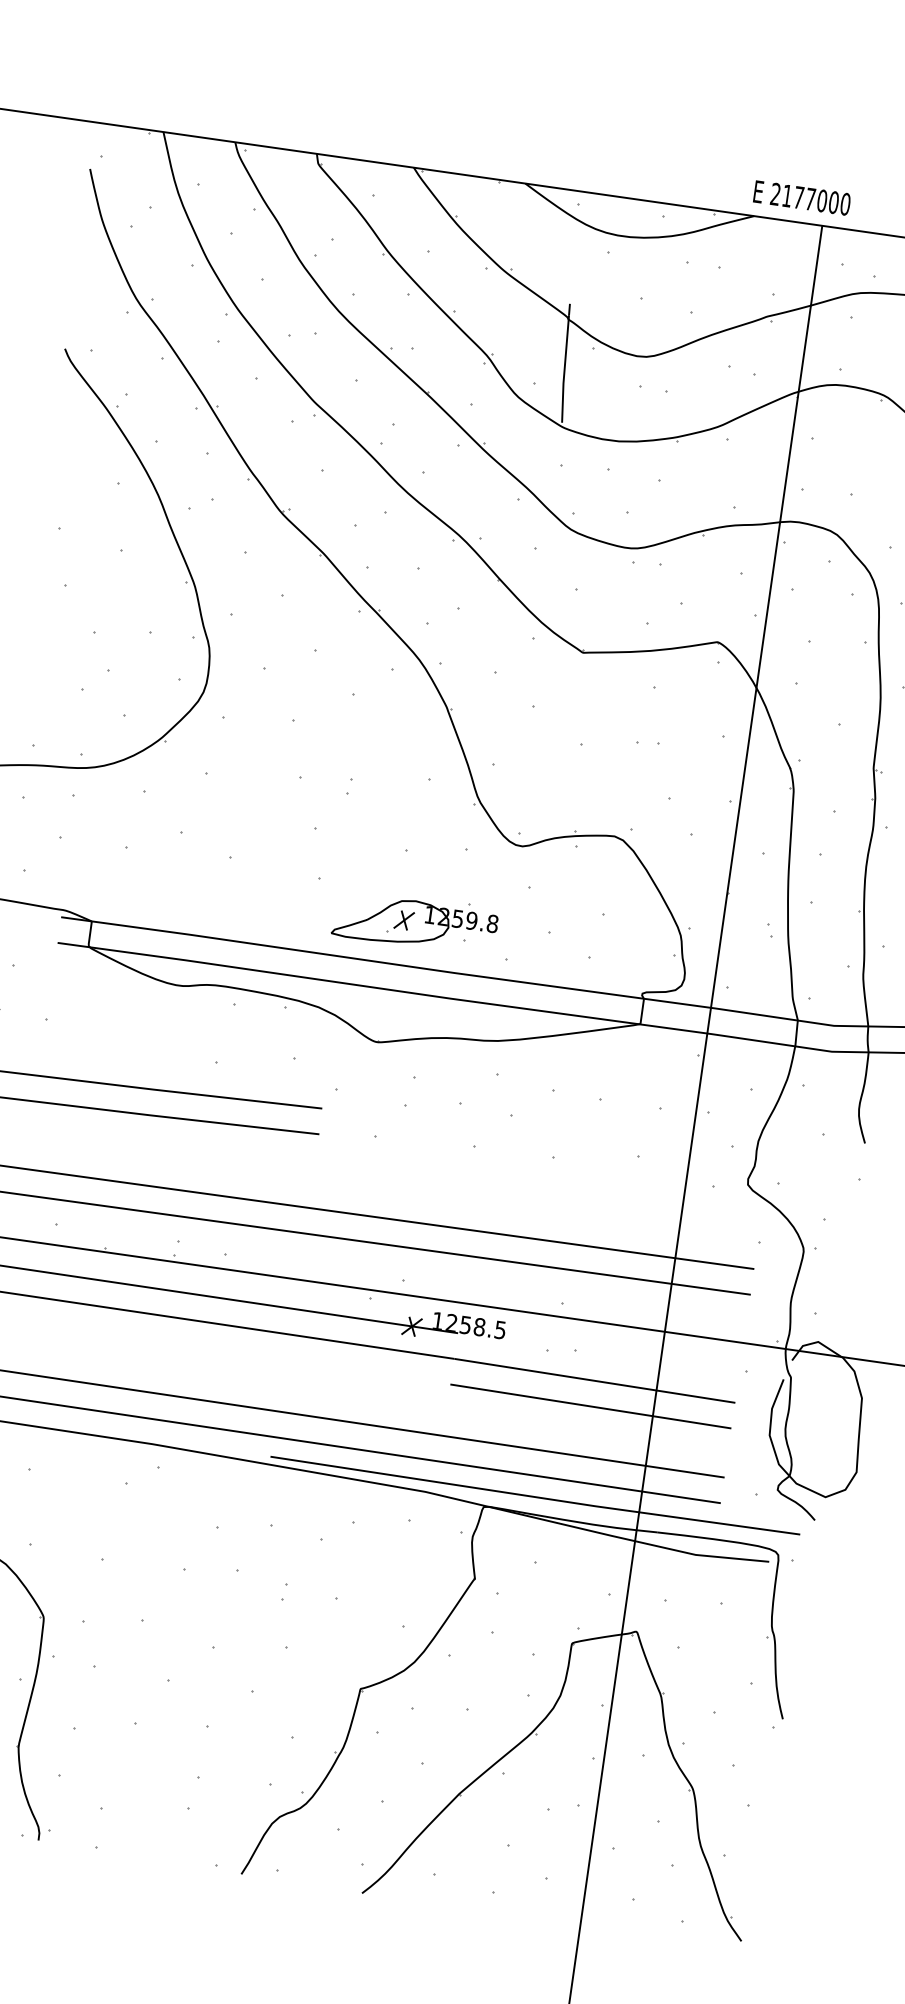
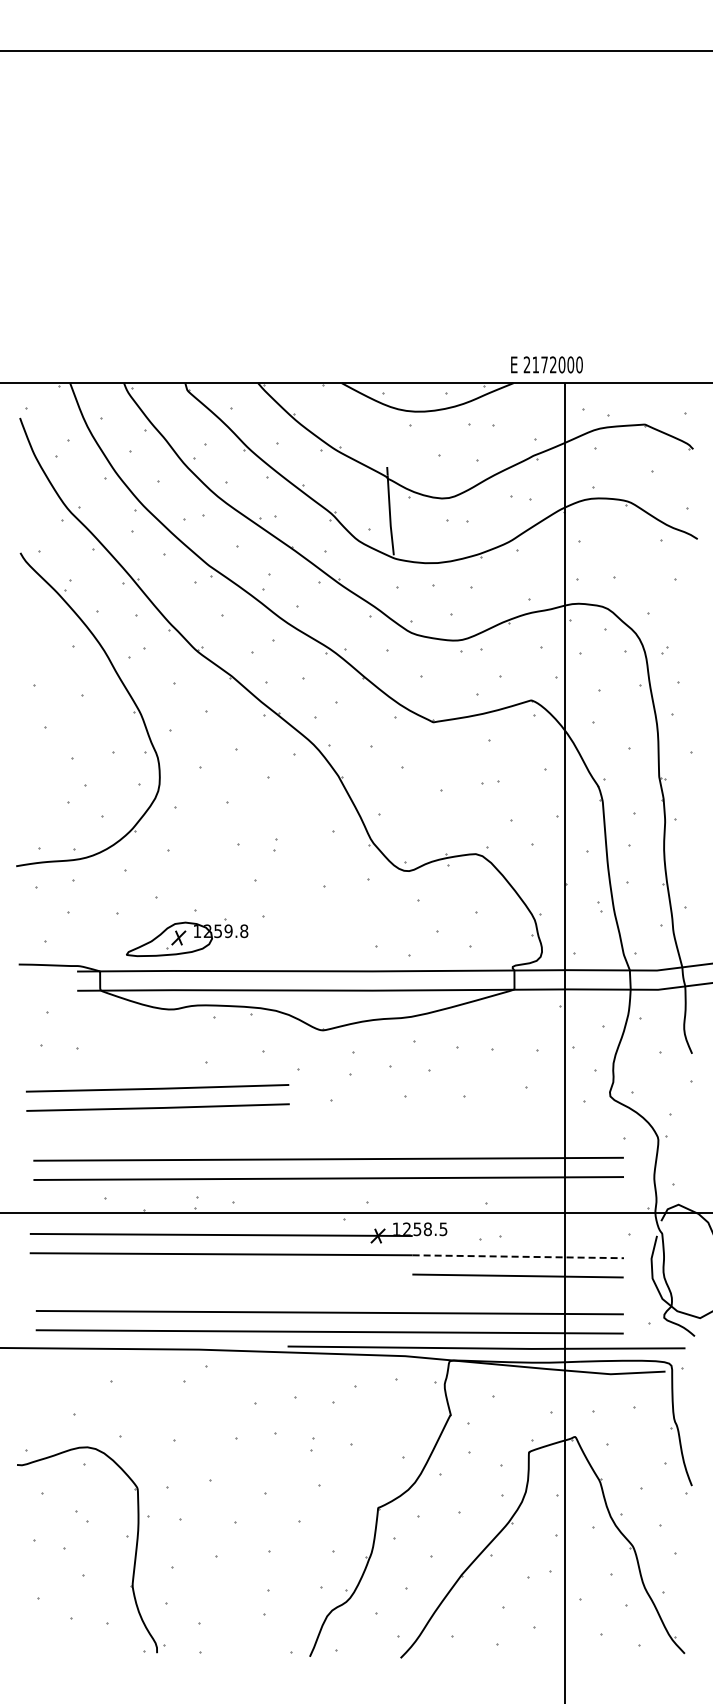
text: (810, 198) -> (553, 364), 2177000 -> 2172000
part: (415, 921) -> (187, 937), moved
line: (595, 1380) -> (518, 1256), solid -> dashed

